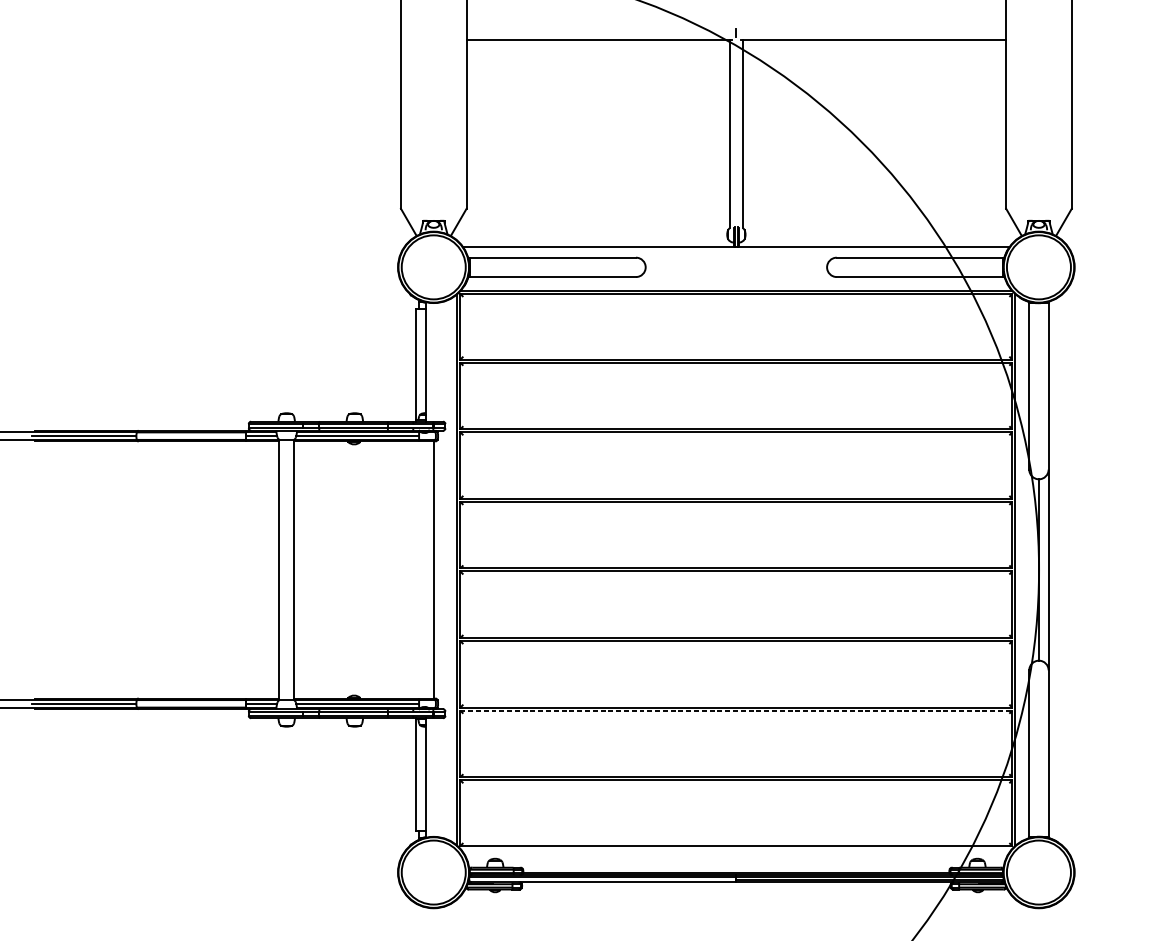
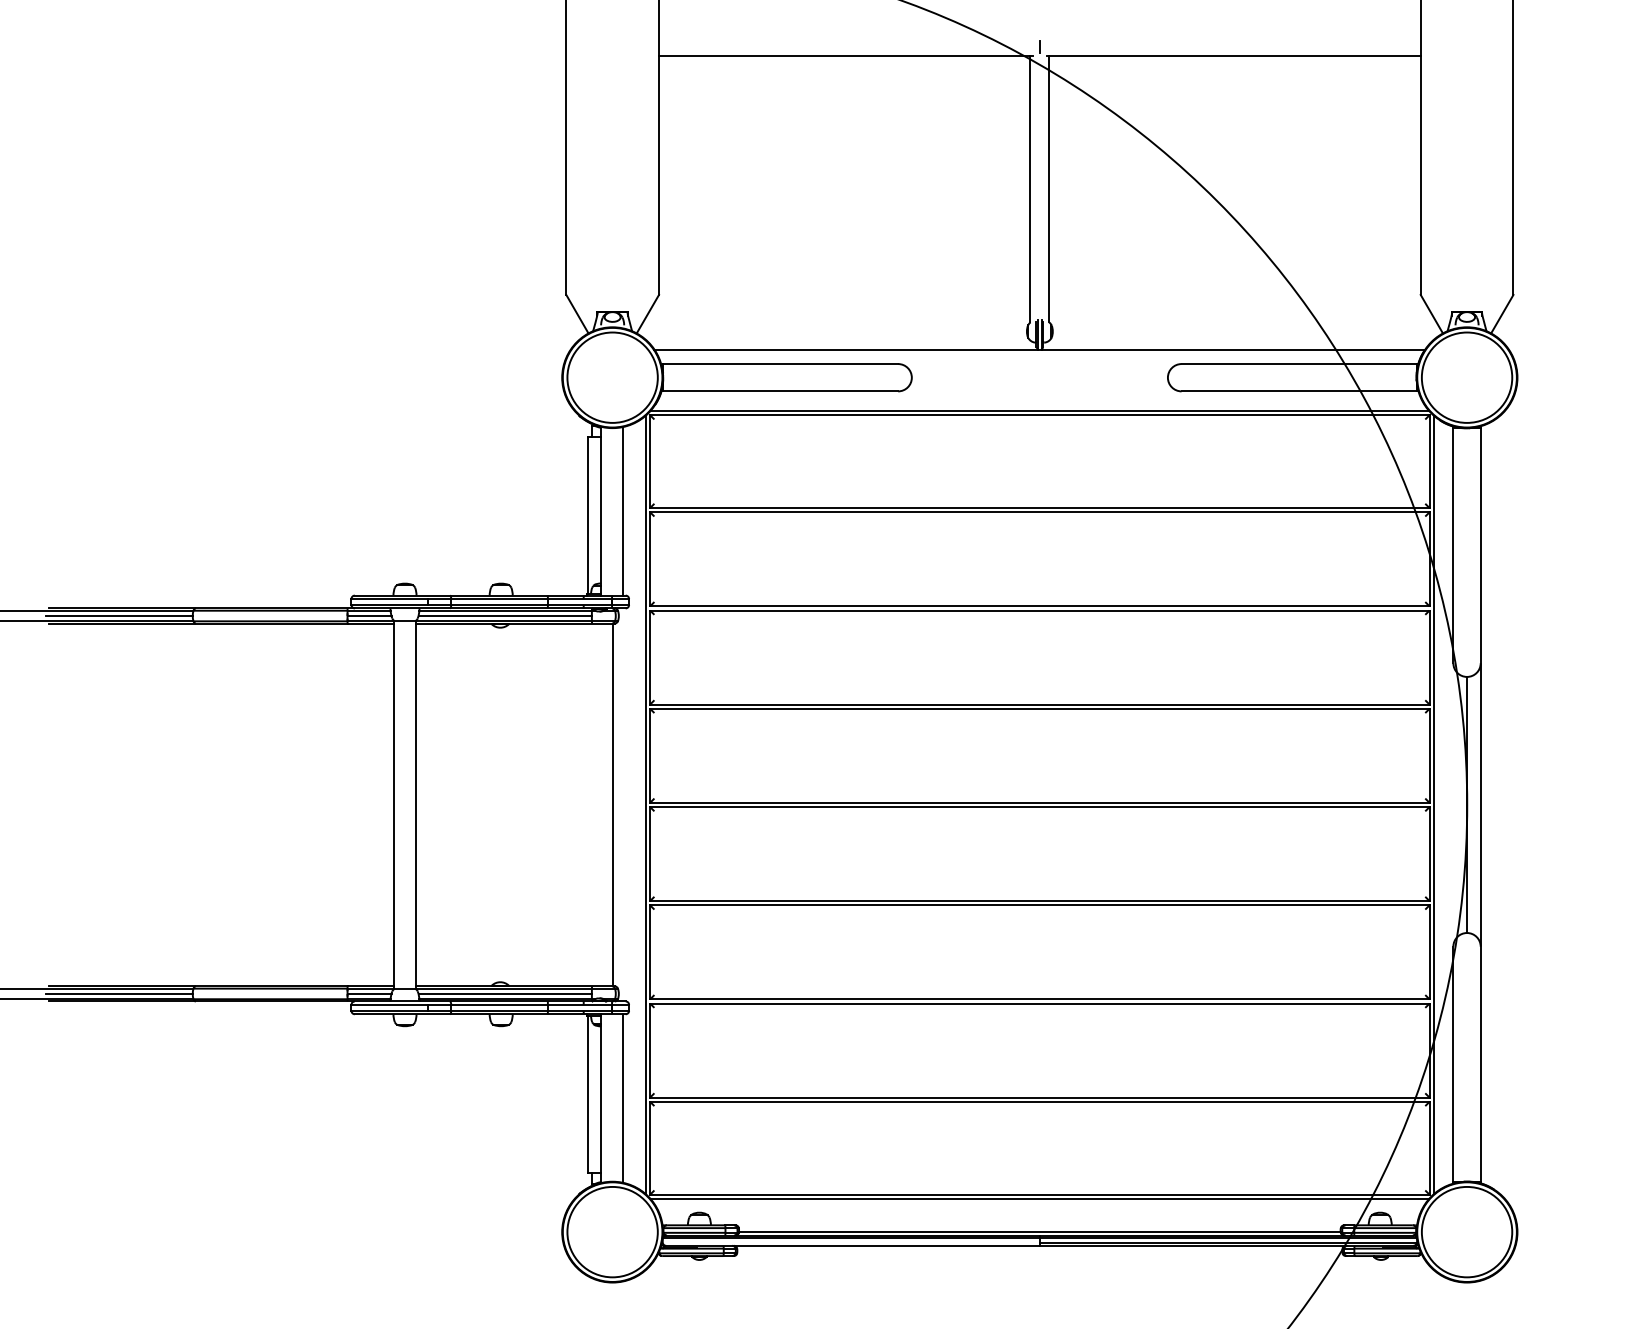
line: (440, 362) -> (622, 511), added
line: (736, 710) -> (1039, 1003), dashed -> solid
line: (440, 777) -> (622, 1098), added
line: (736, 848) -> (1039, 1198), added

